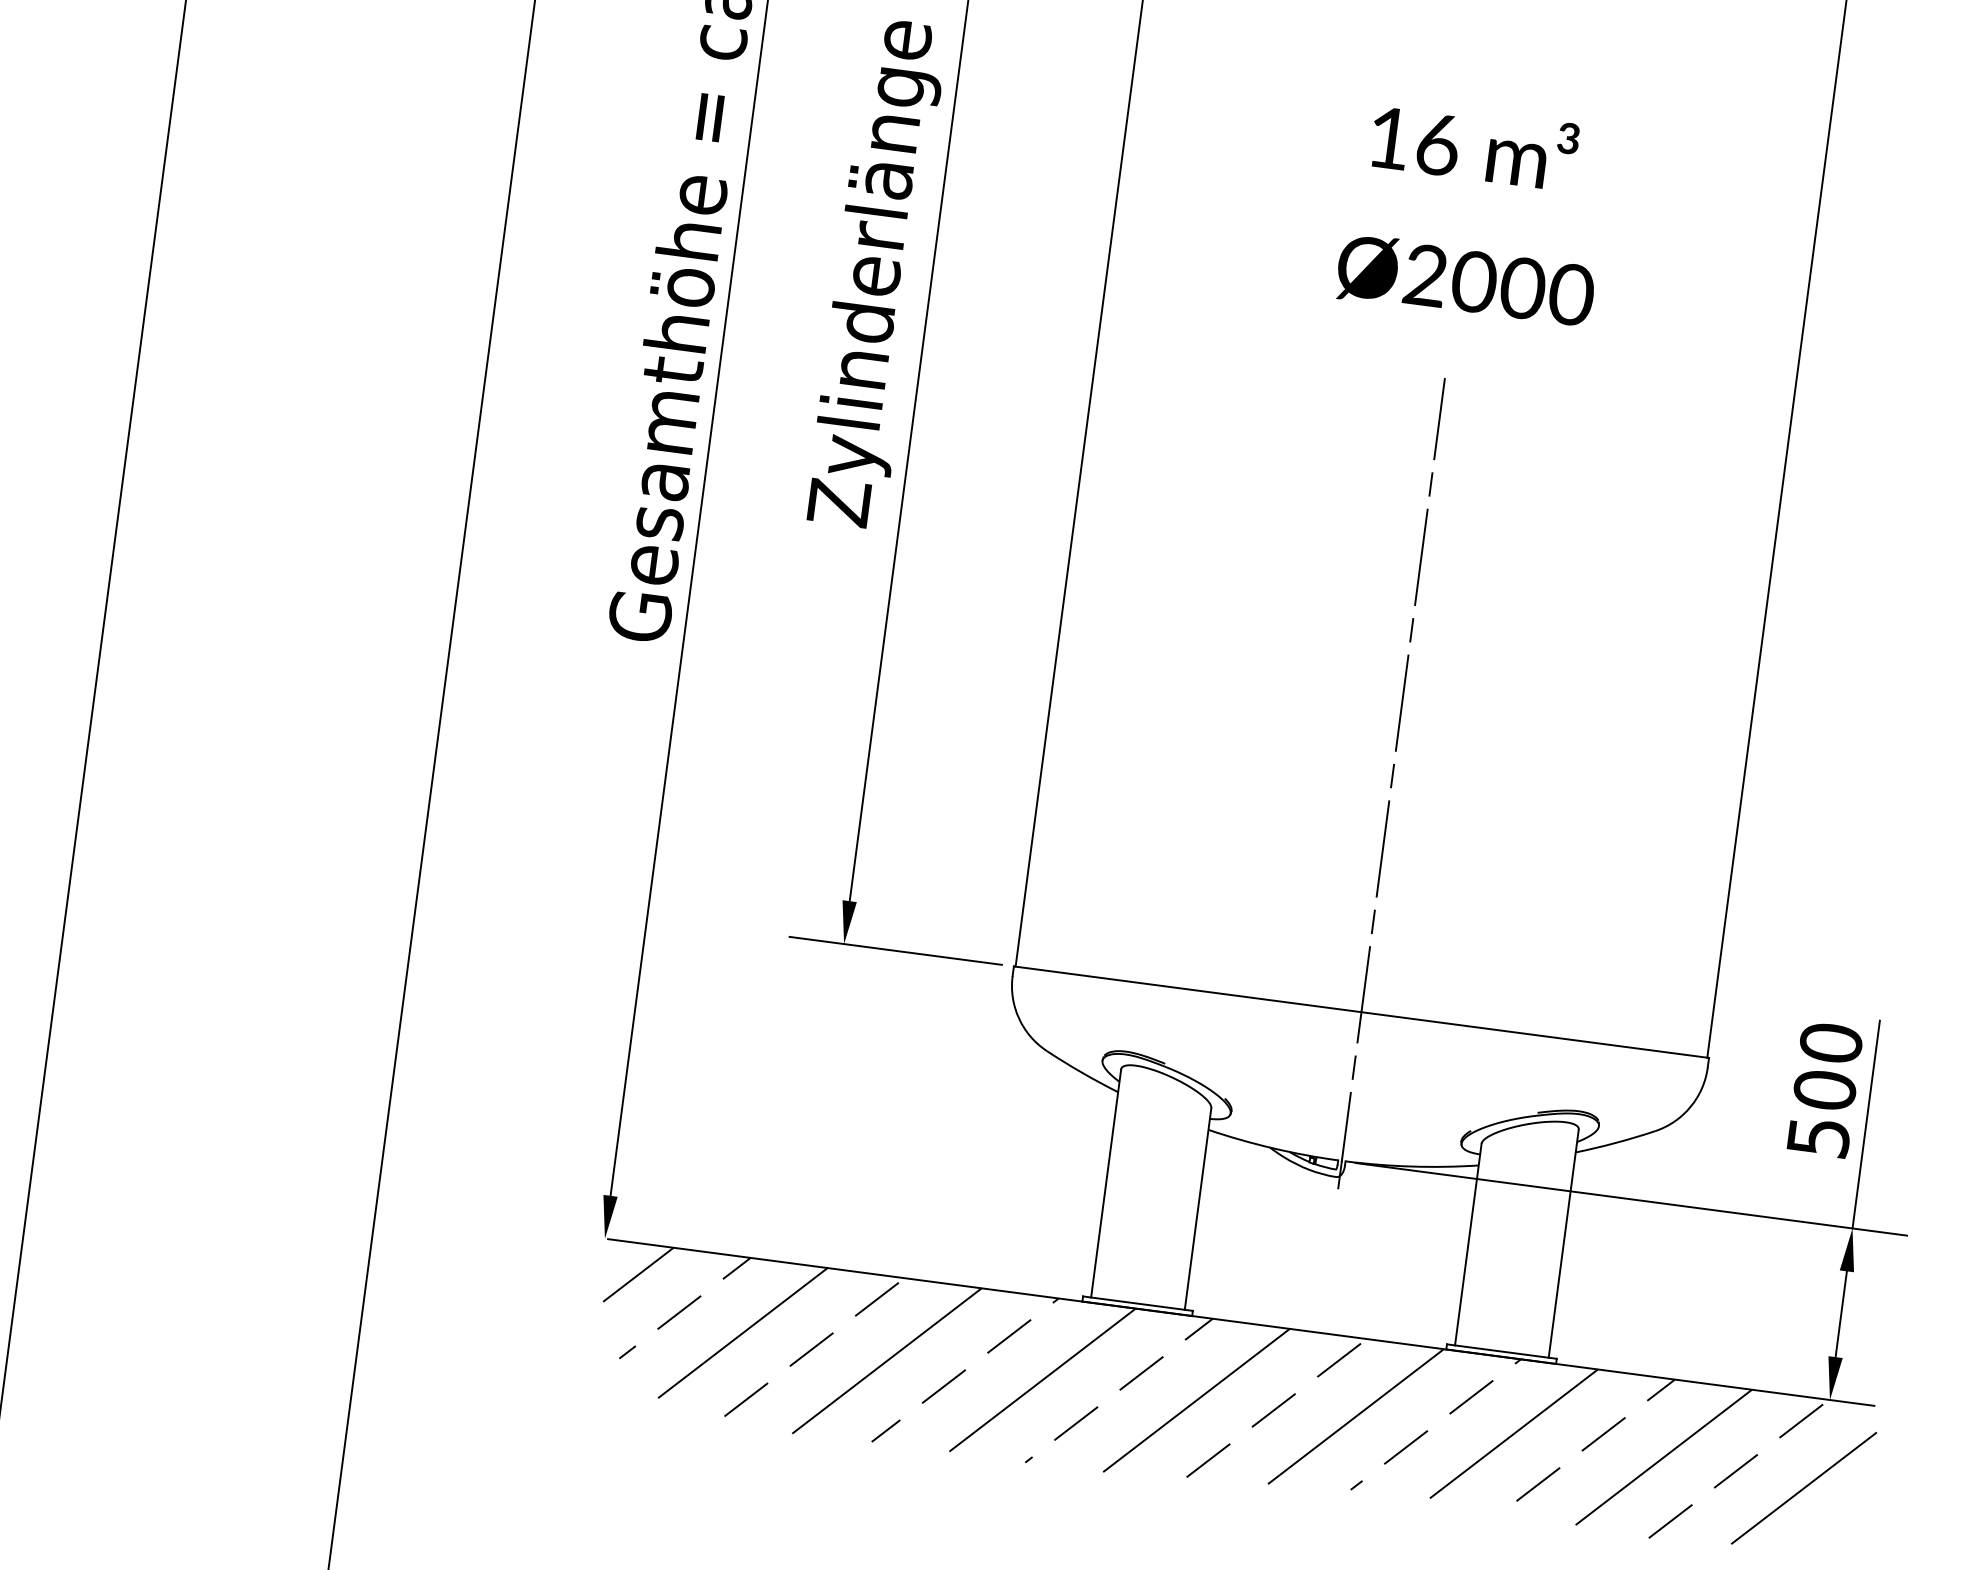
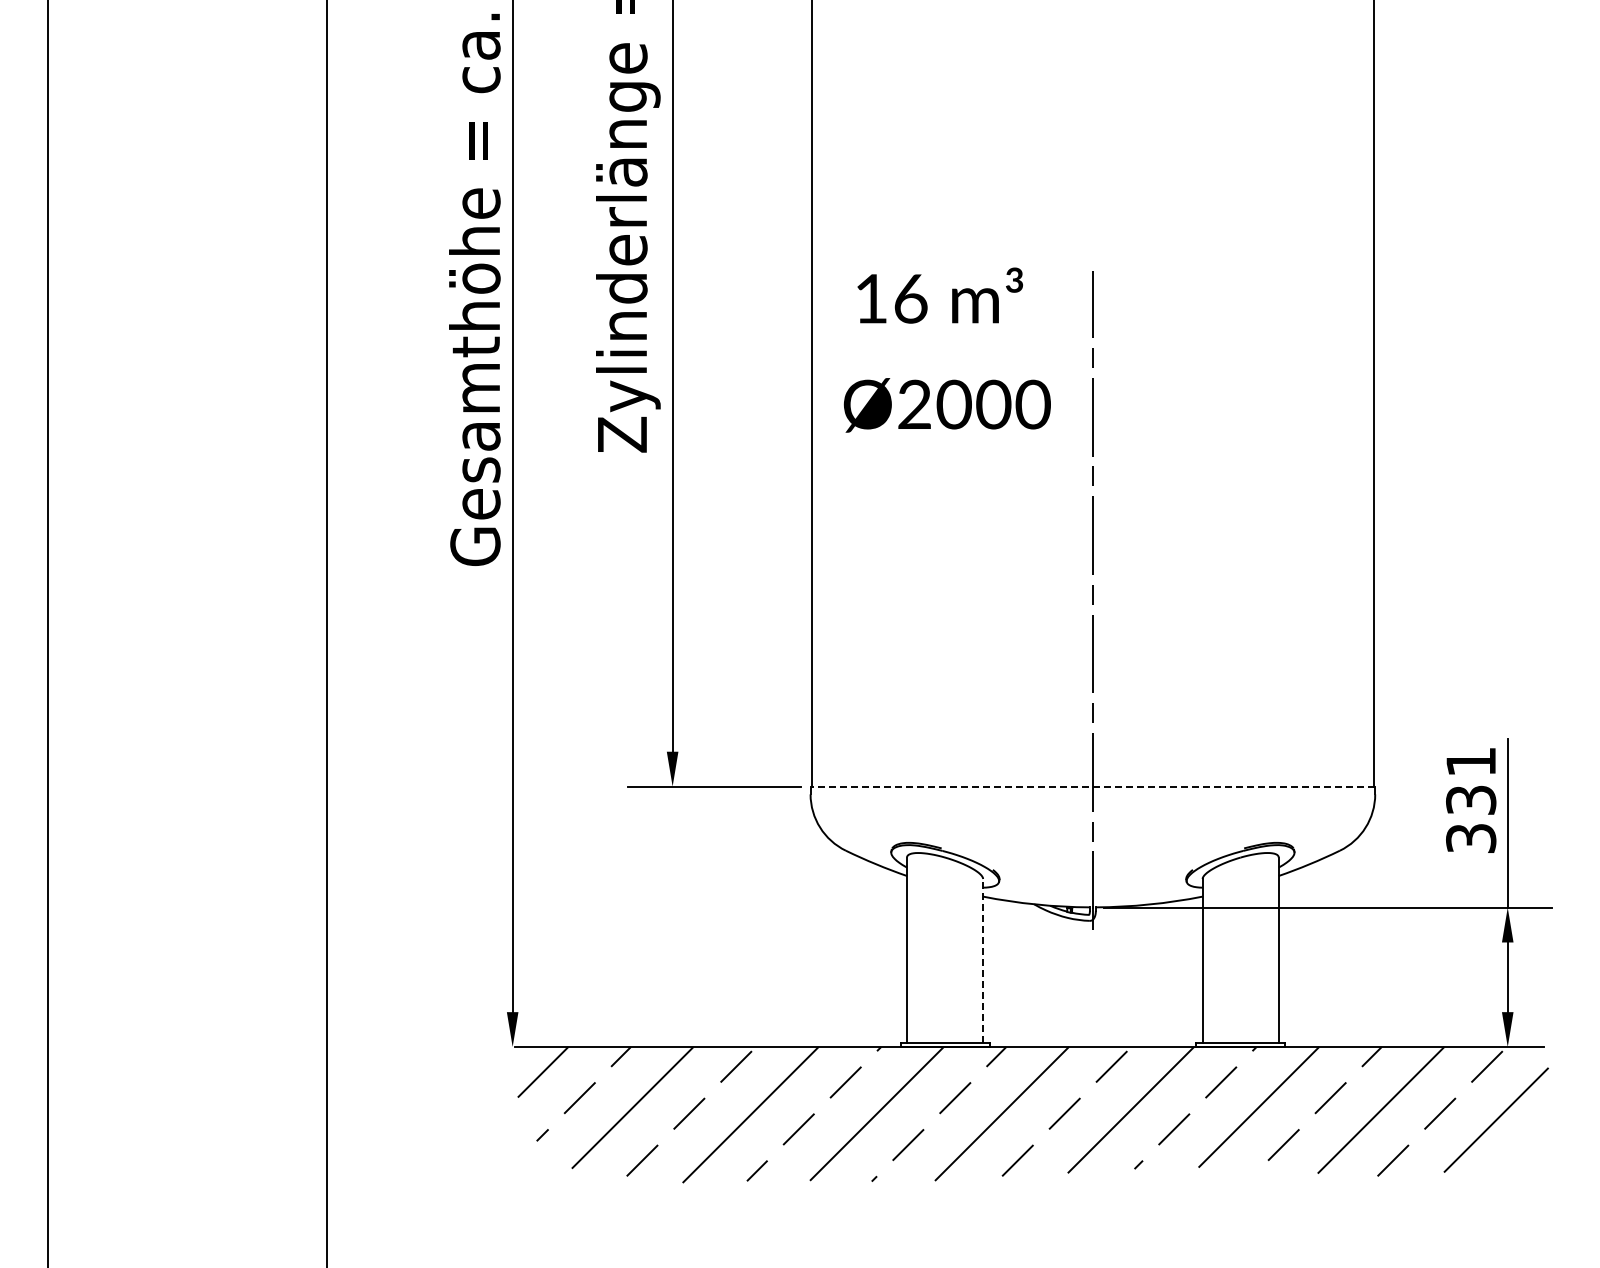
text: (1473, 212) -> (946, 349), moved
line: (1360, 1012) -> (1092, 786), solid -> dashed
text: (1825, 1089) -> (1471, 799), 500 -> 331
line: (1198, 1208) -> (983, 960), solid -> dashed

